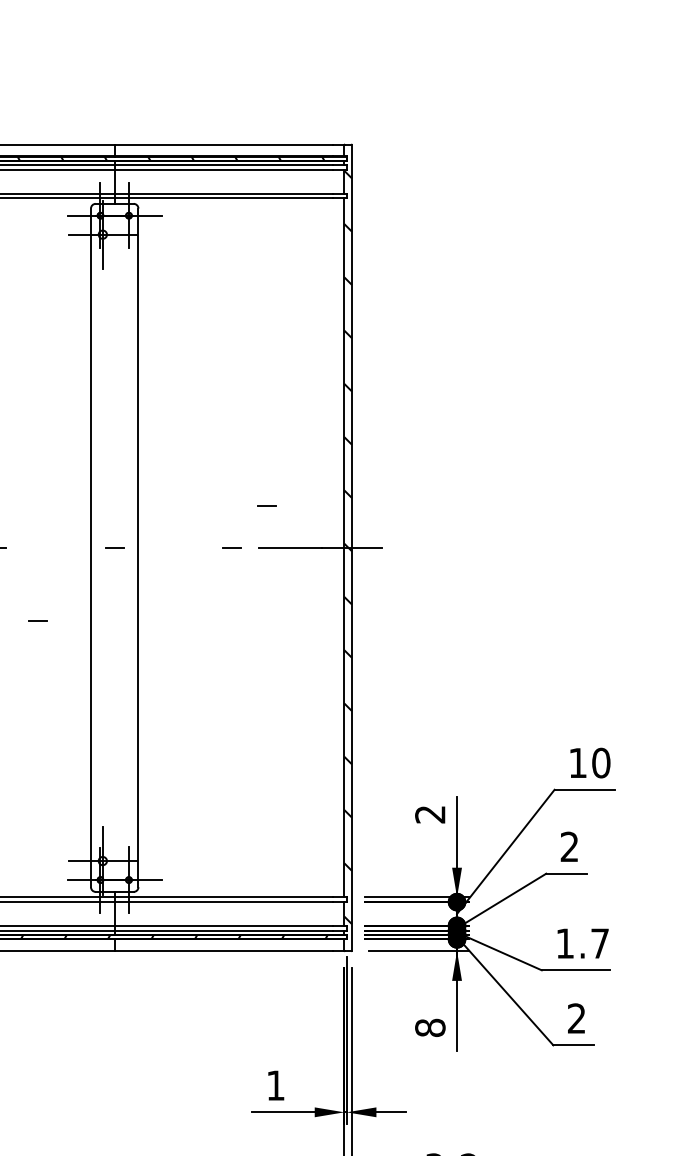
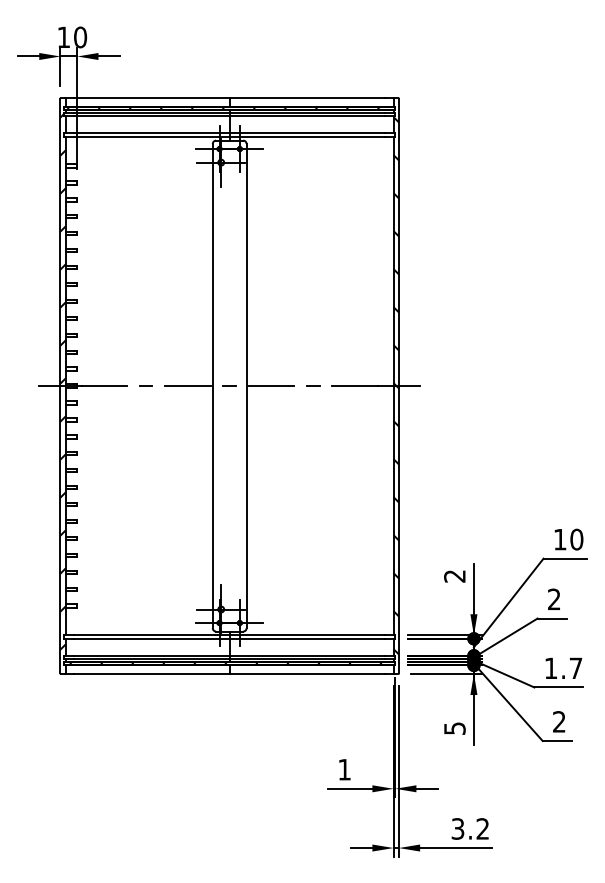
line: (267, 505) -> (338, 355), removed
line: (55, 548) -> (187, 386), added
line: (173, 548) -> (271, 386), added
line: (37, 619) -> (174, 437), removed
text: (429, 1027) -> (454, 728), 8 -> 5

